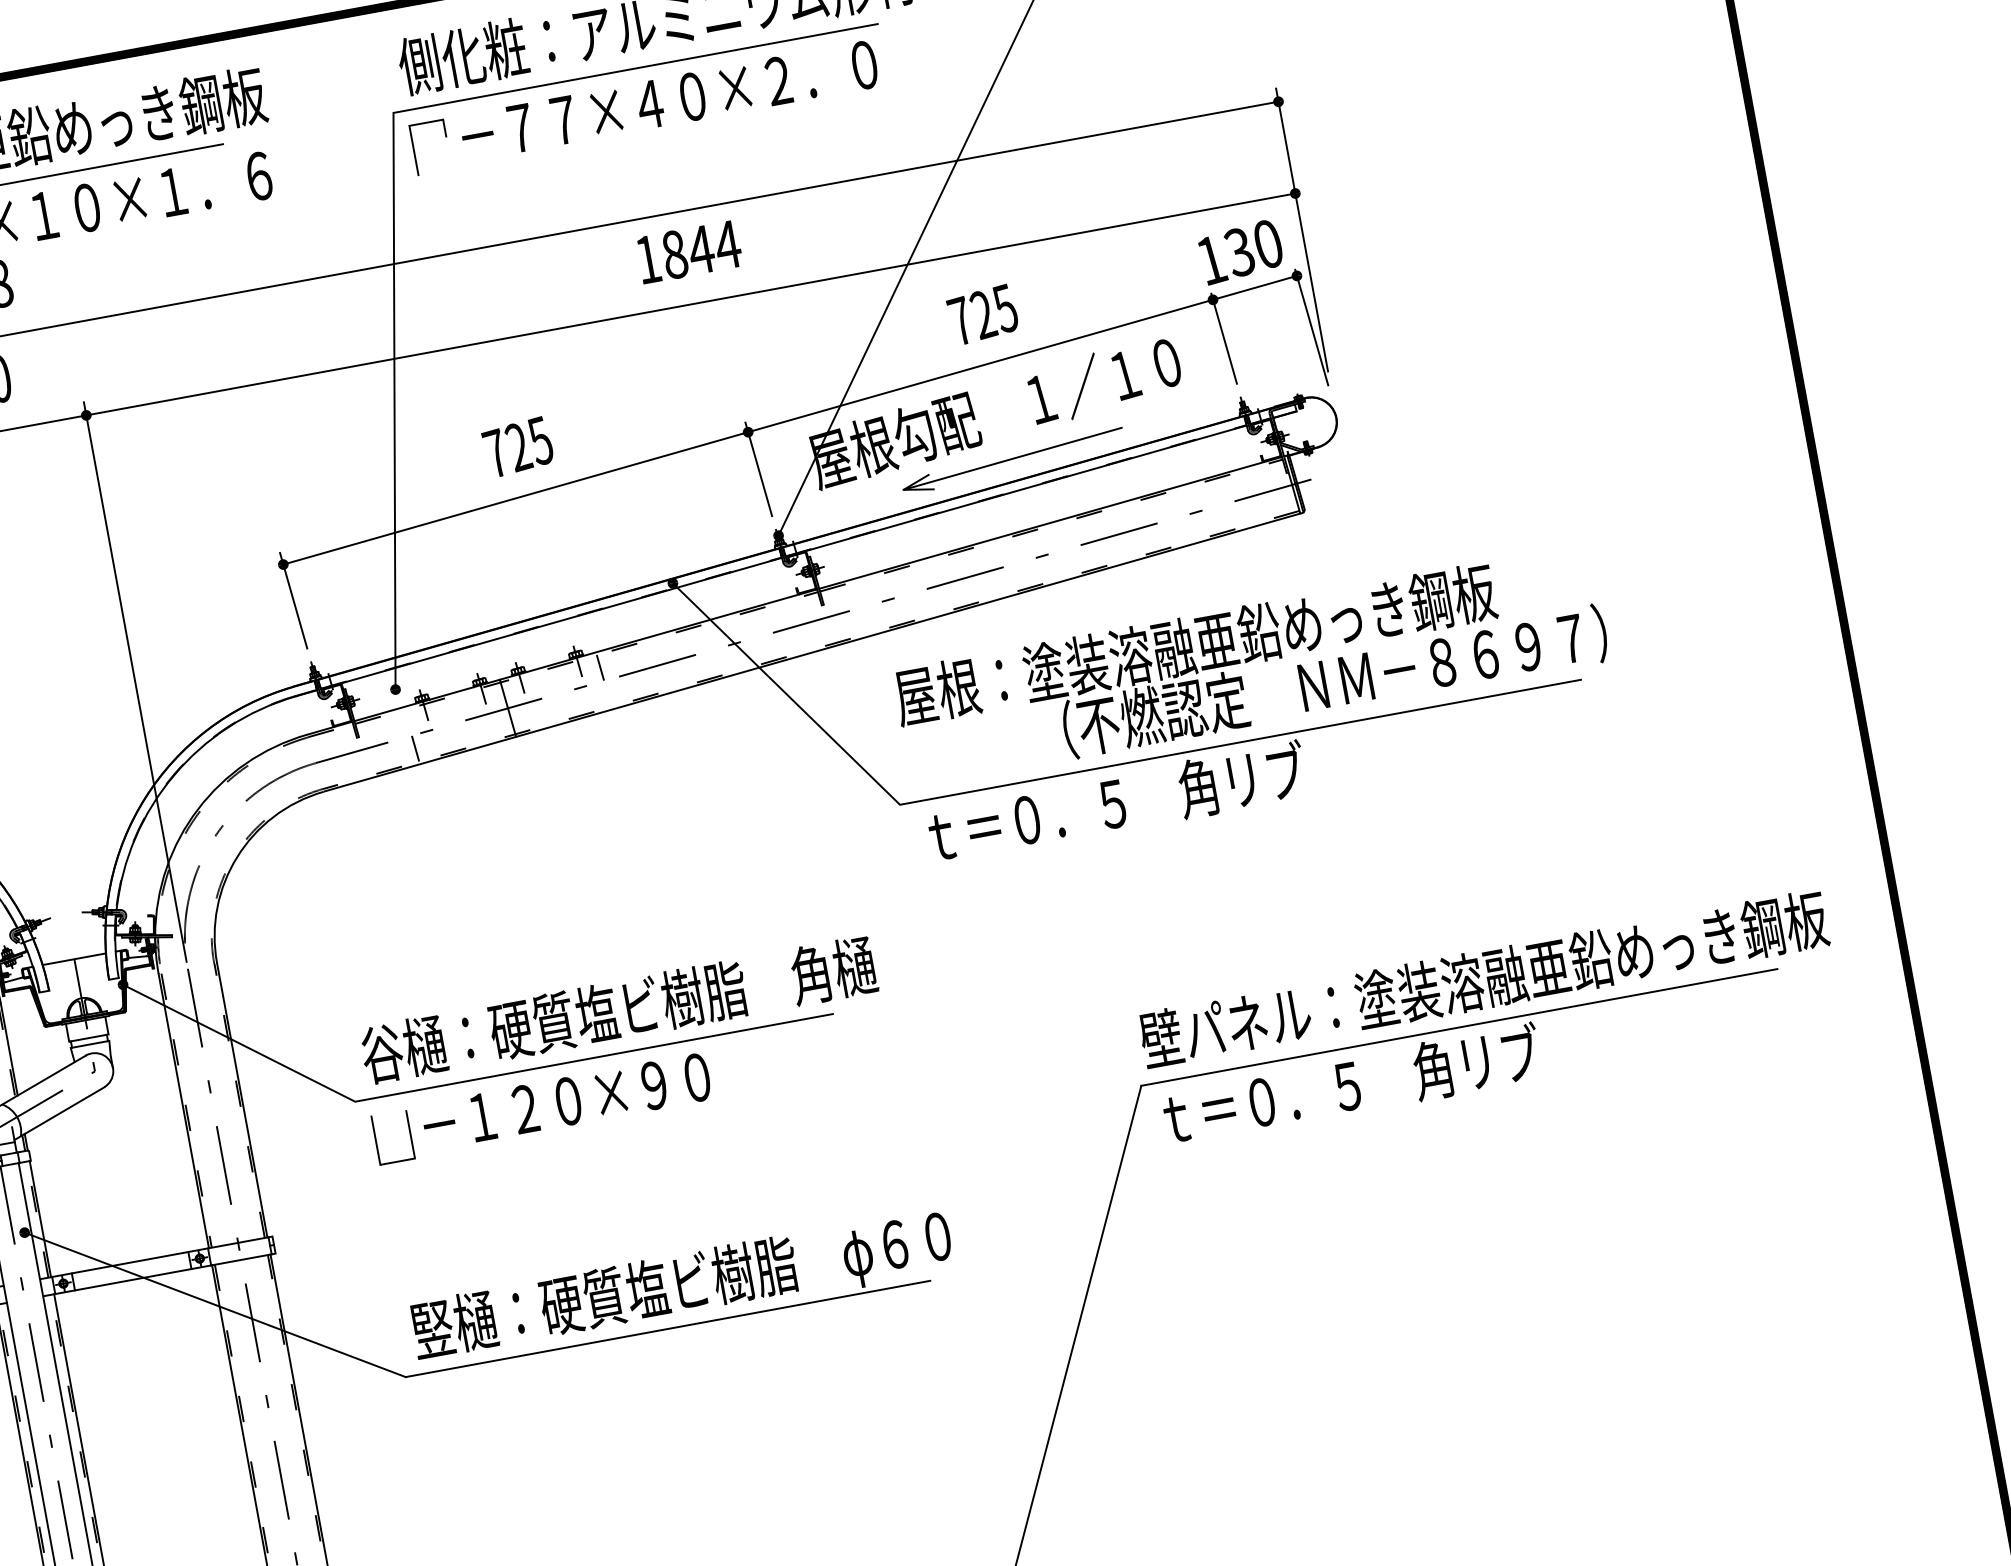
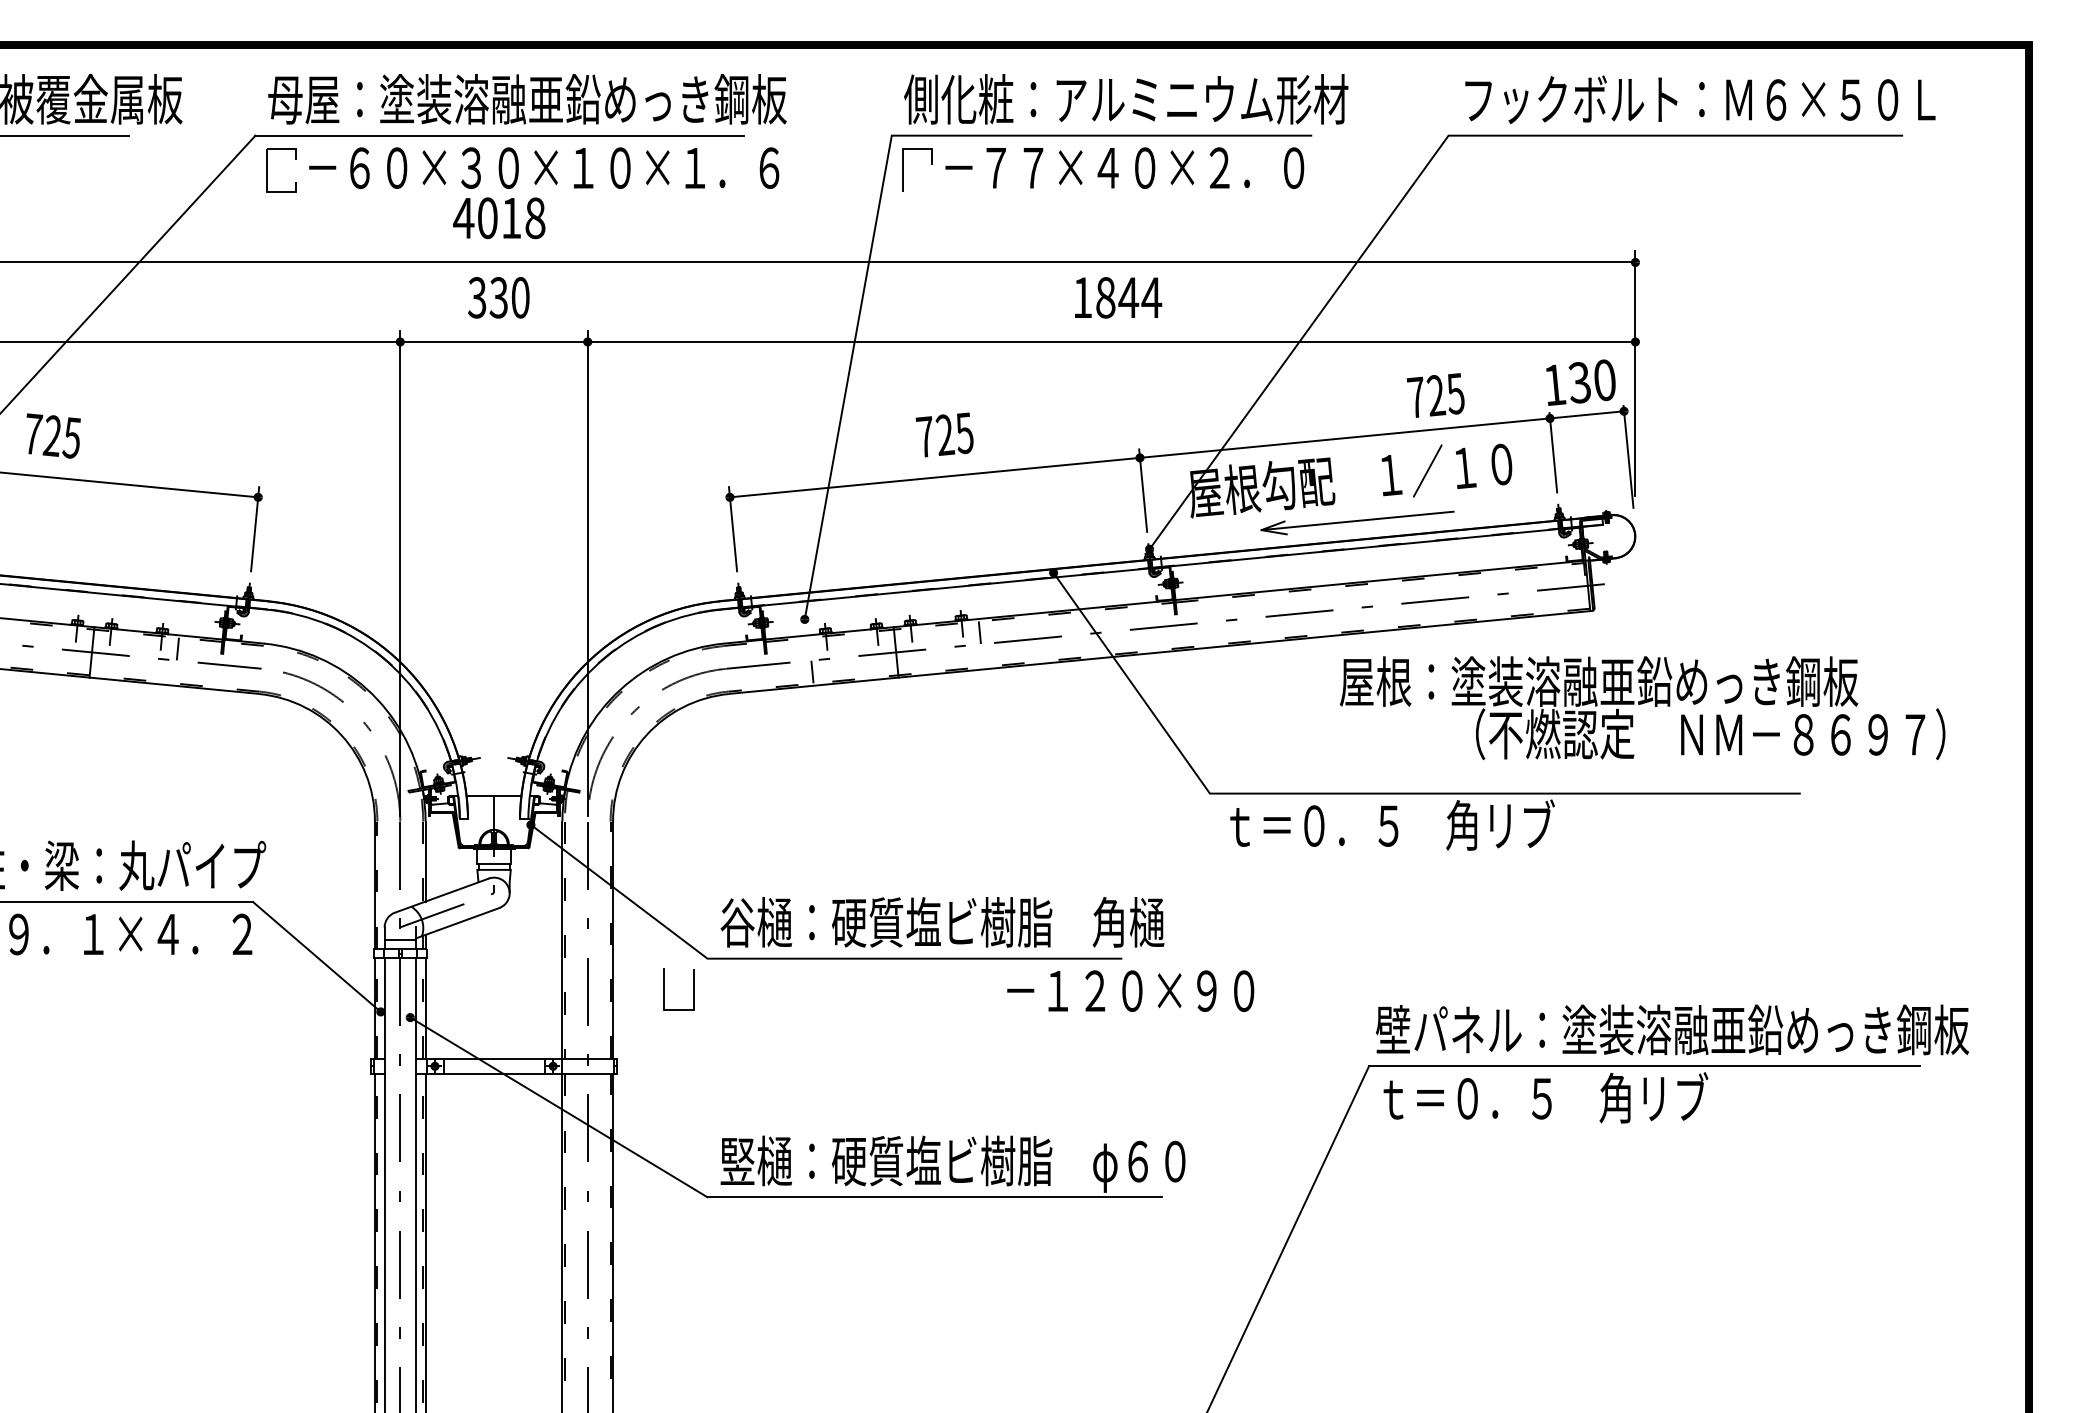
text: (982, 314) -> (1435, 395), moved
text: (1251, 666) -> (1642, 708), moved
text: (566, 1100) -> (1130, 990), moved
part: (376, 1140) -> (664, 989), moved

